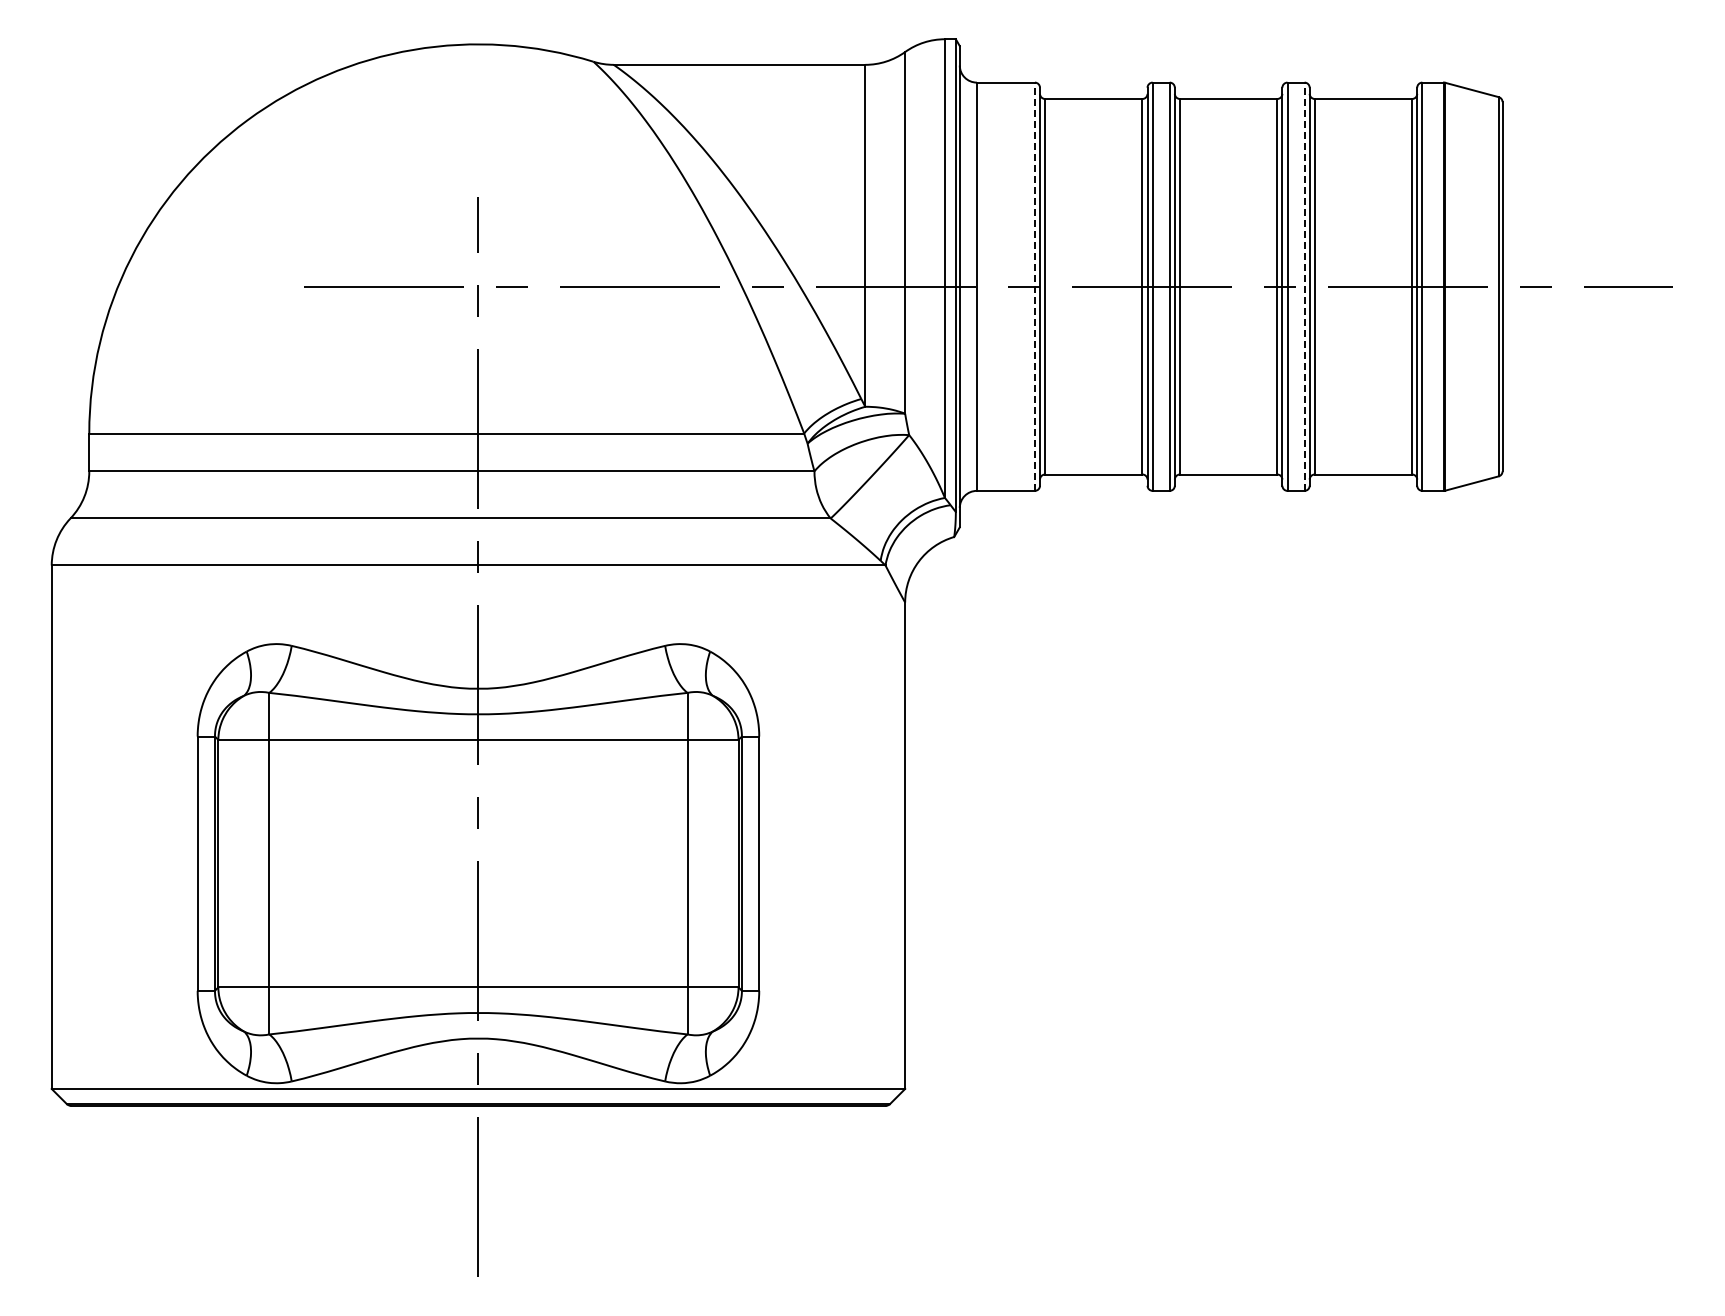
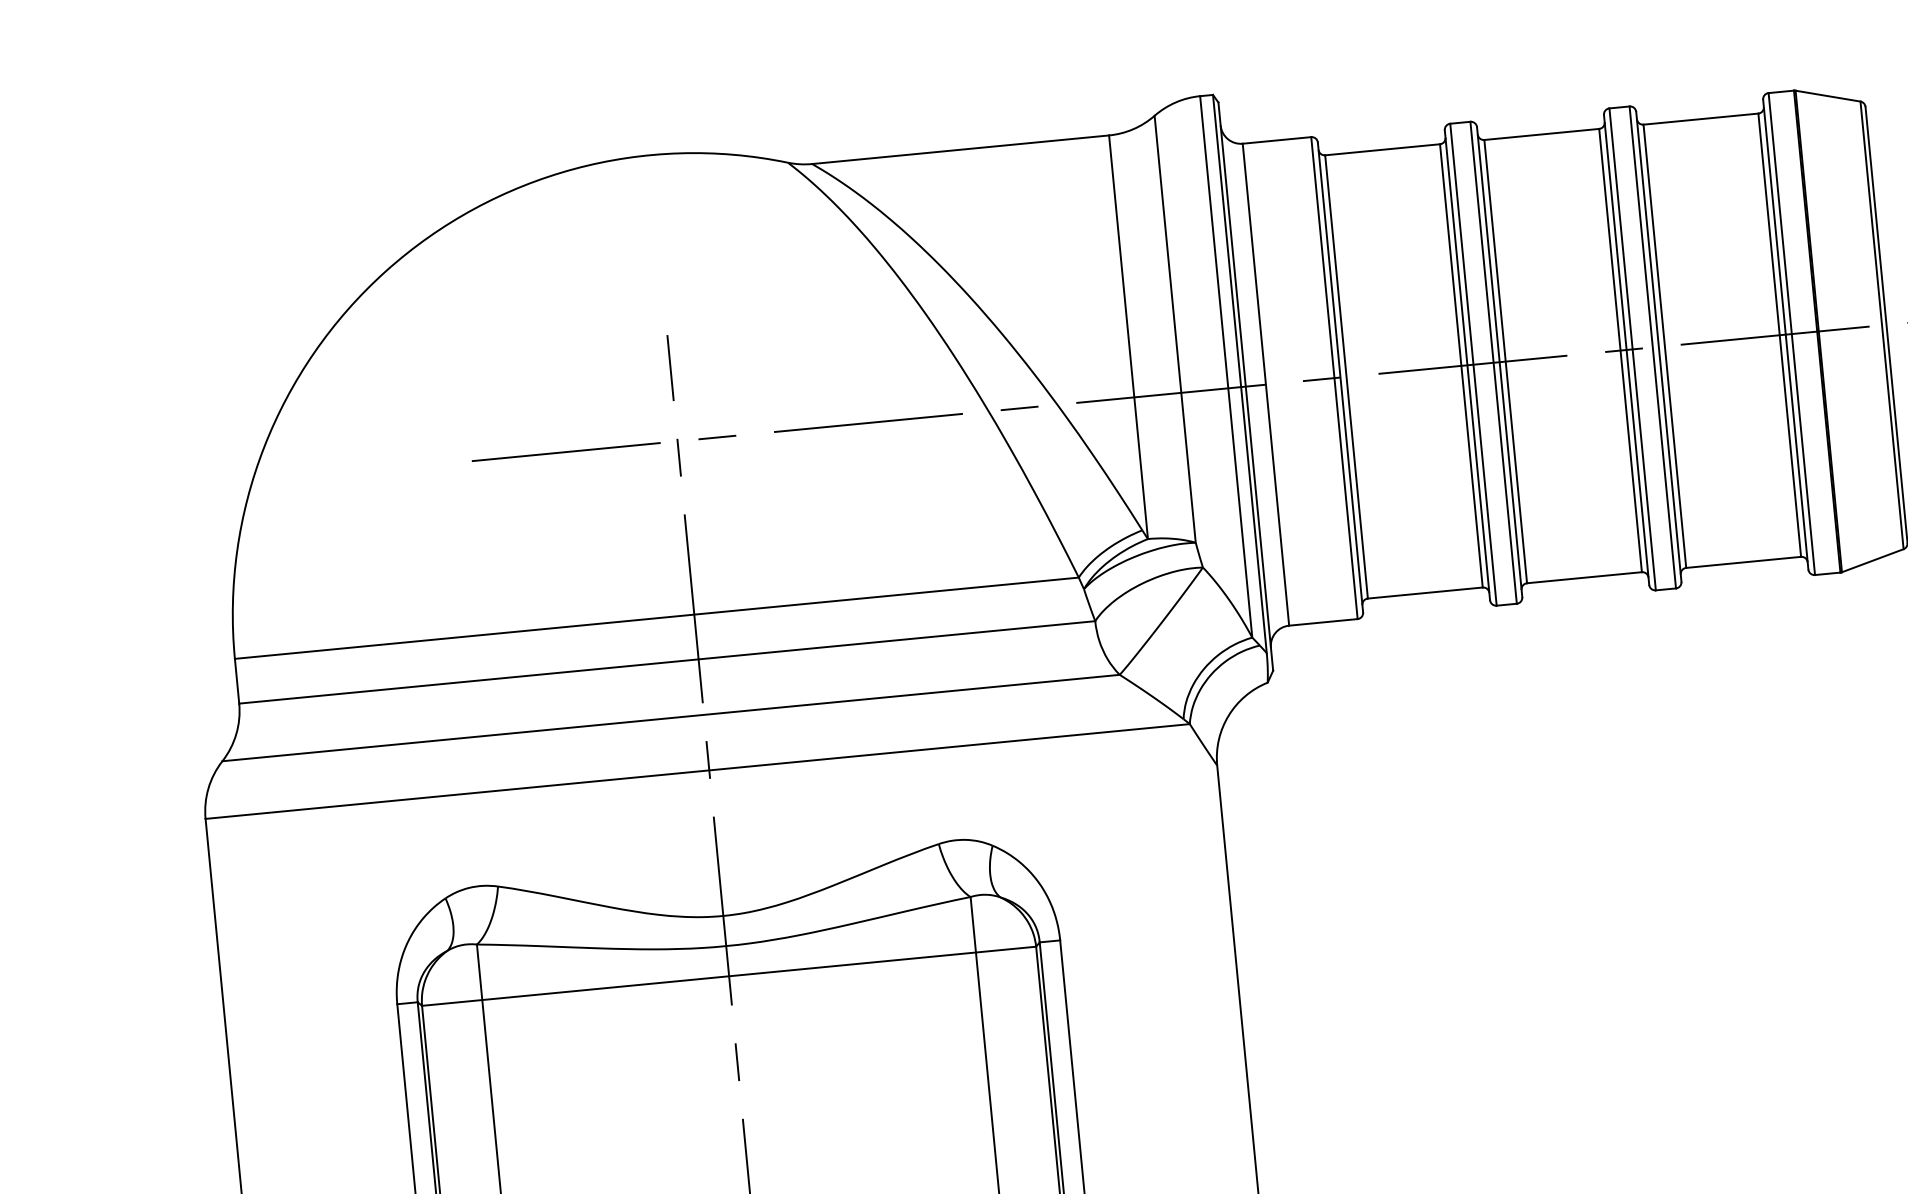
line: (1034, 286) -> (1333, 377), dashed -> solid
line: (1304, 286) -> (1652, 347), dashed -> solid

